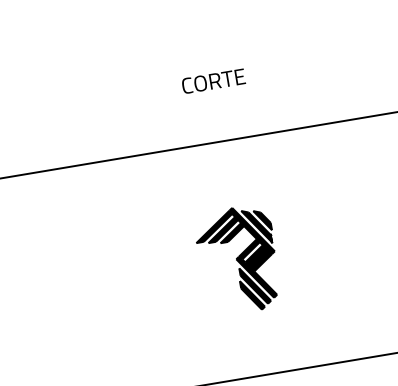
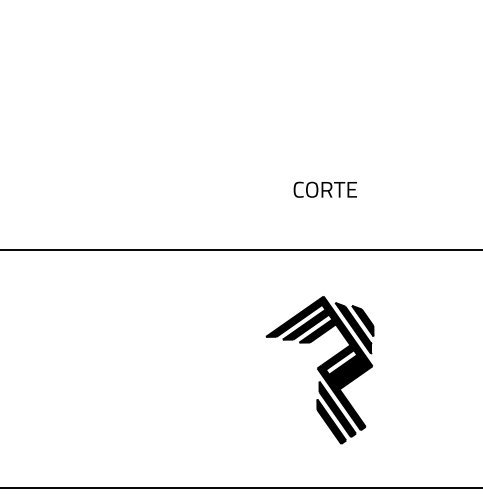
part: (238, 260) -> (320, 370), size x1.4

